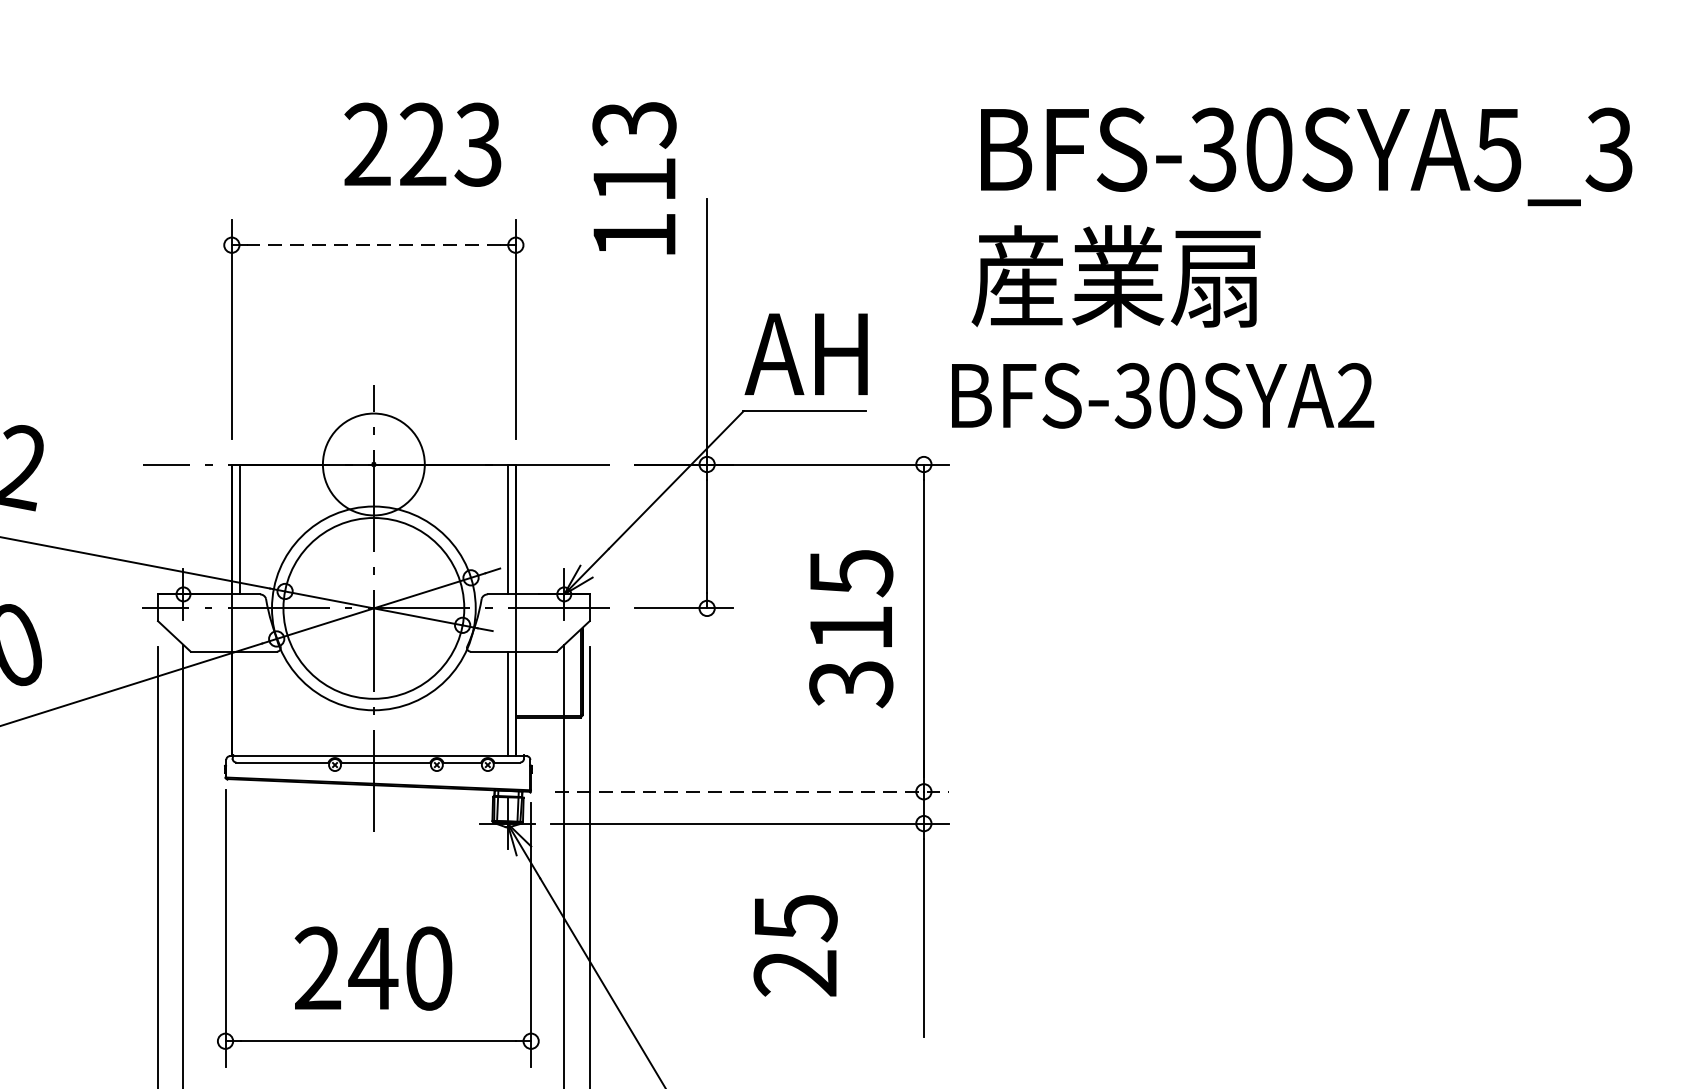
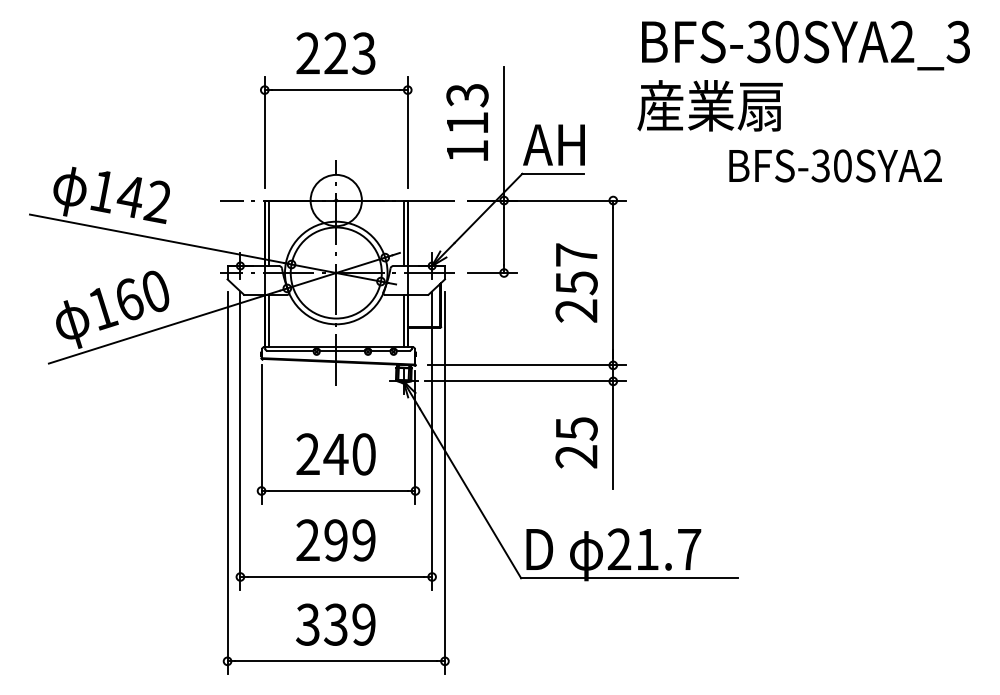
text: (421, 144) -> (335, 53), moved
text: (1498, 148) -> (902, 41), BFS-30SYA5_3 -> BFS-30SYA2_3
text: (634, 178) -> (467, 122), moved
line: (374, 245) -> (336, 90), dashed -> solid
text: (1162, 394) -> (835, 165), moved
text: (850, 629) -> (576, 283), 315 -> 257
line: (239, 702) -> (268, 320), added
line: (753, 792) -> (527, 365), dashed -> solid
text: (795, 944) -> (576, 442), moved

